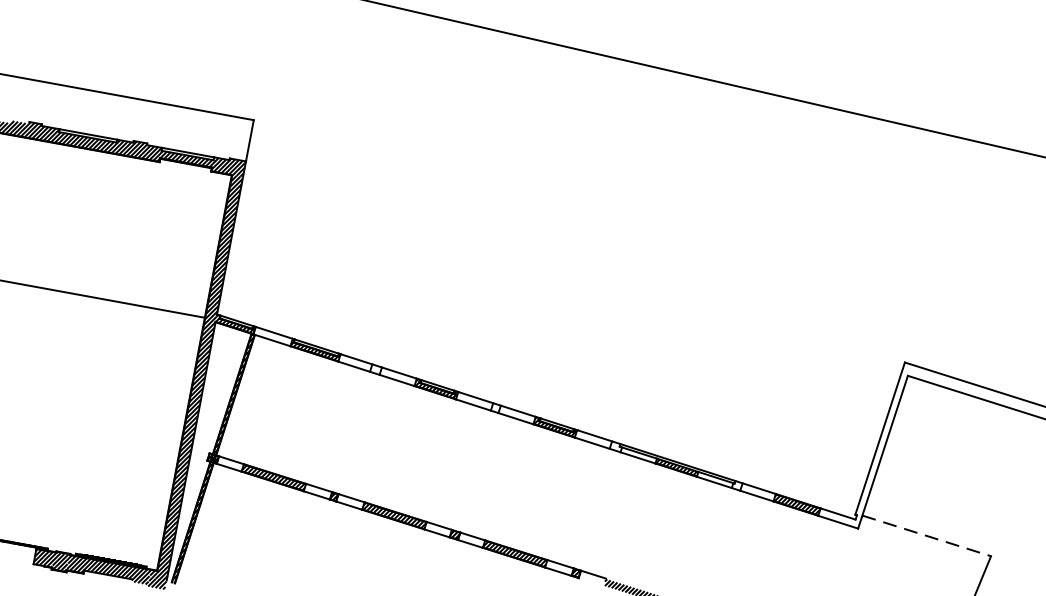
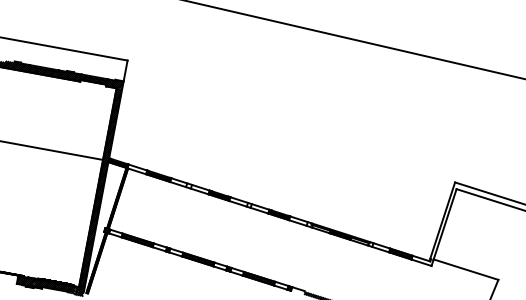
line: (927, 535) -> (466, 269), dashed -> solid

